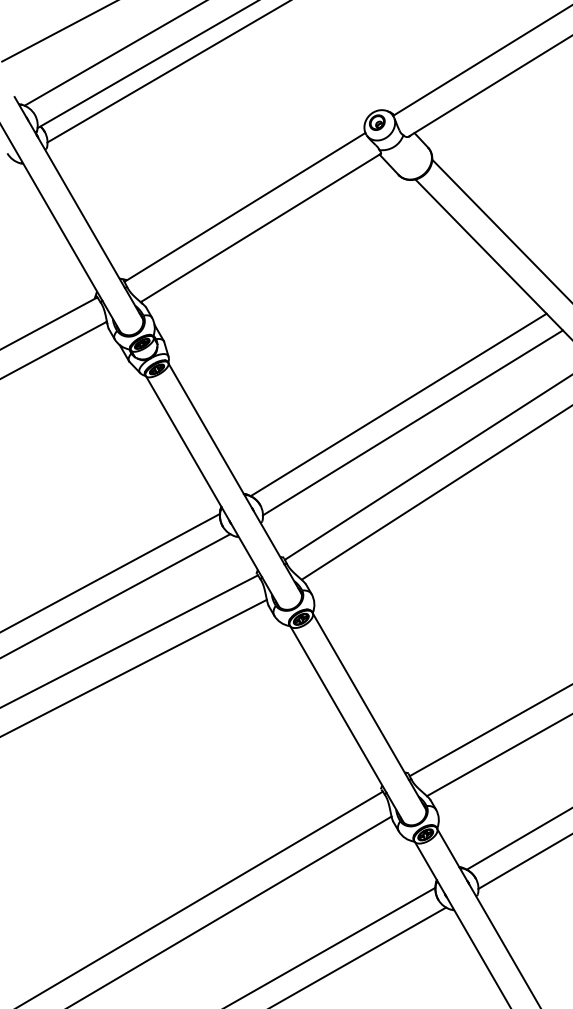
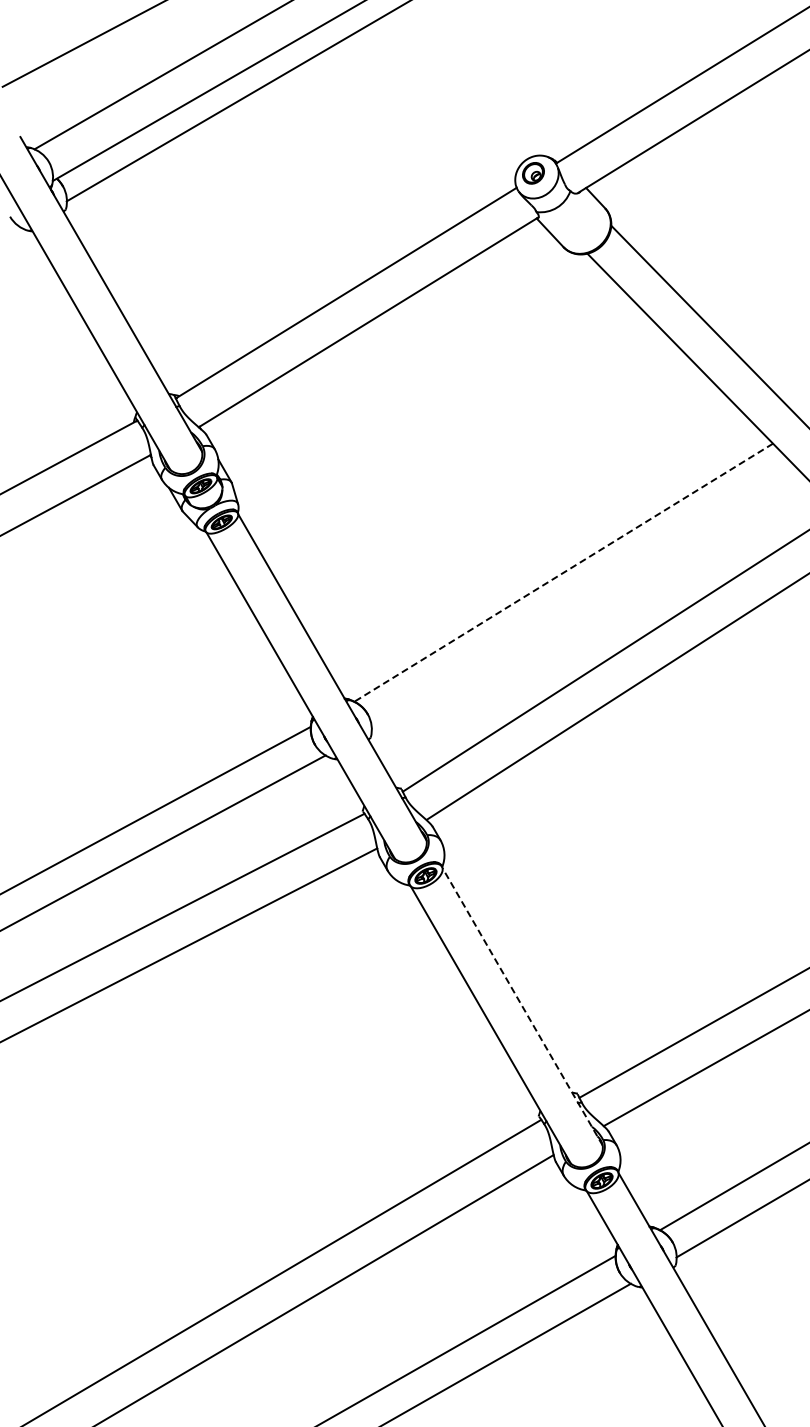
line: (398, 404) -> (563, 572), solid -> dashed
line: (412, 422) -> (583, 597), removed
line: (369, 711) -> (522, 1006), solid -> dashed

